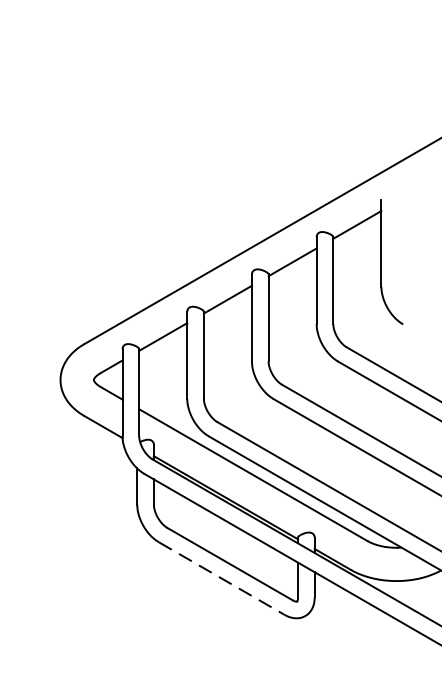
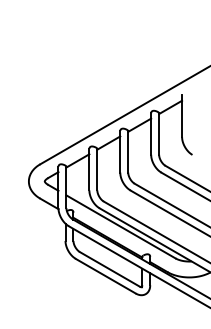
line: (221, 579) -> (105, 276), dashed -> solid

